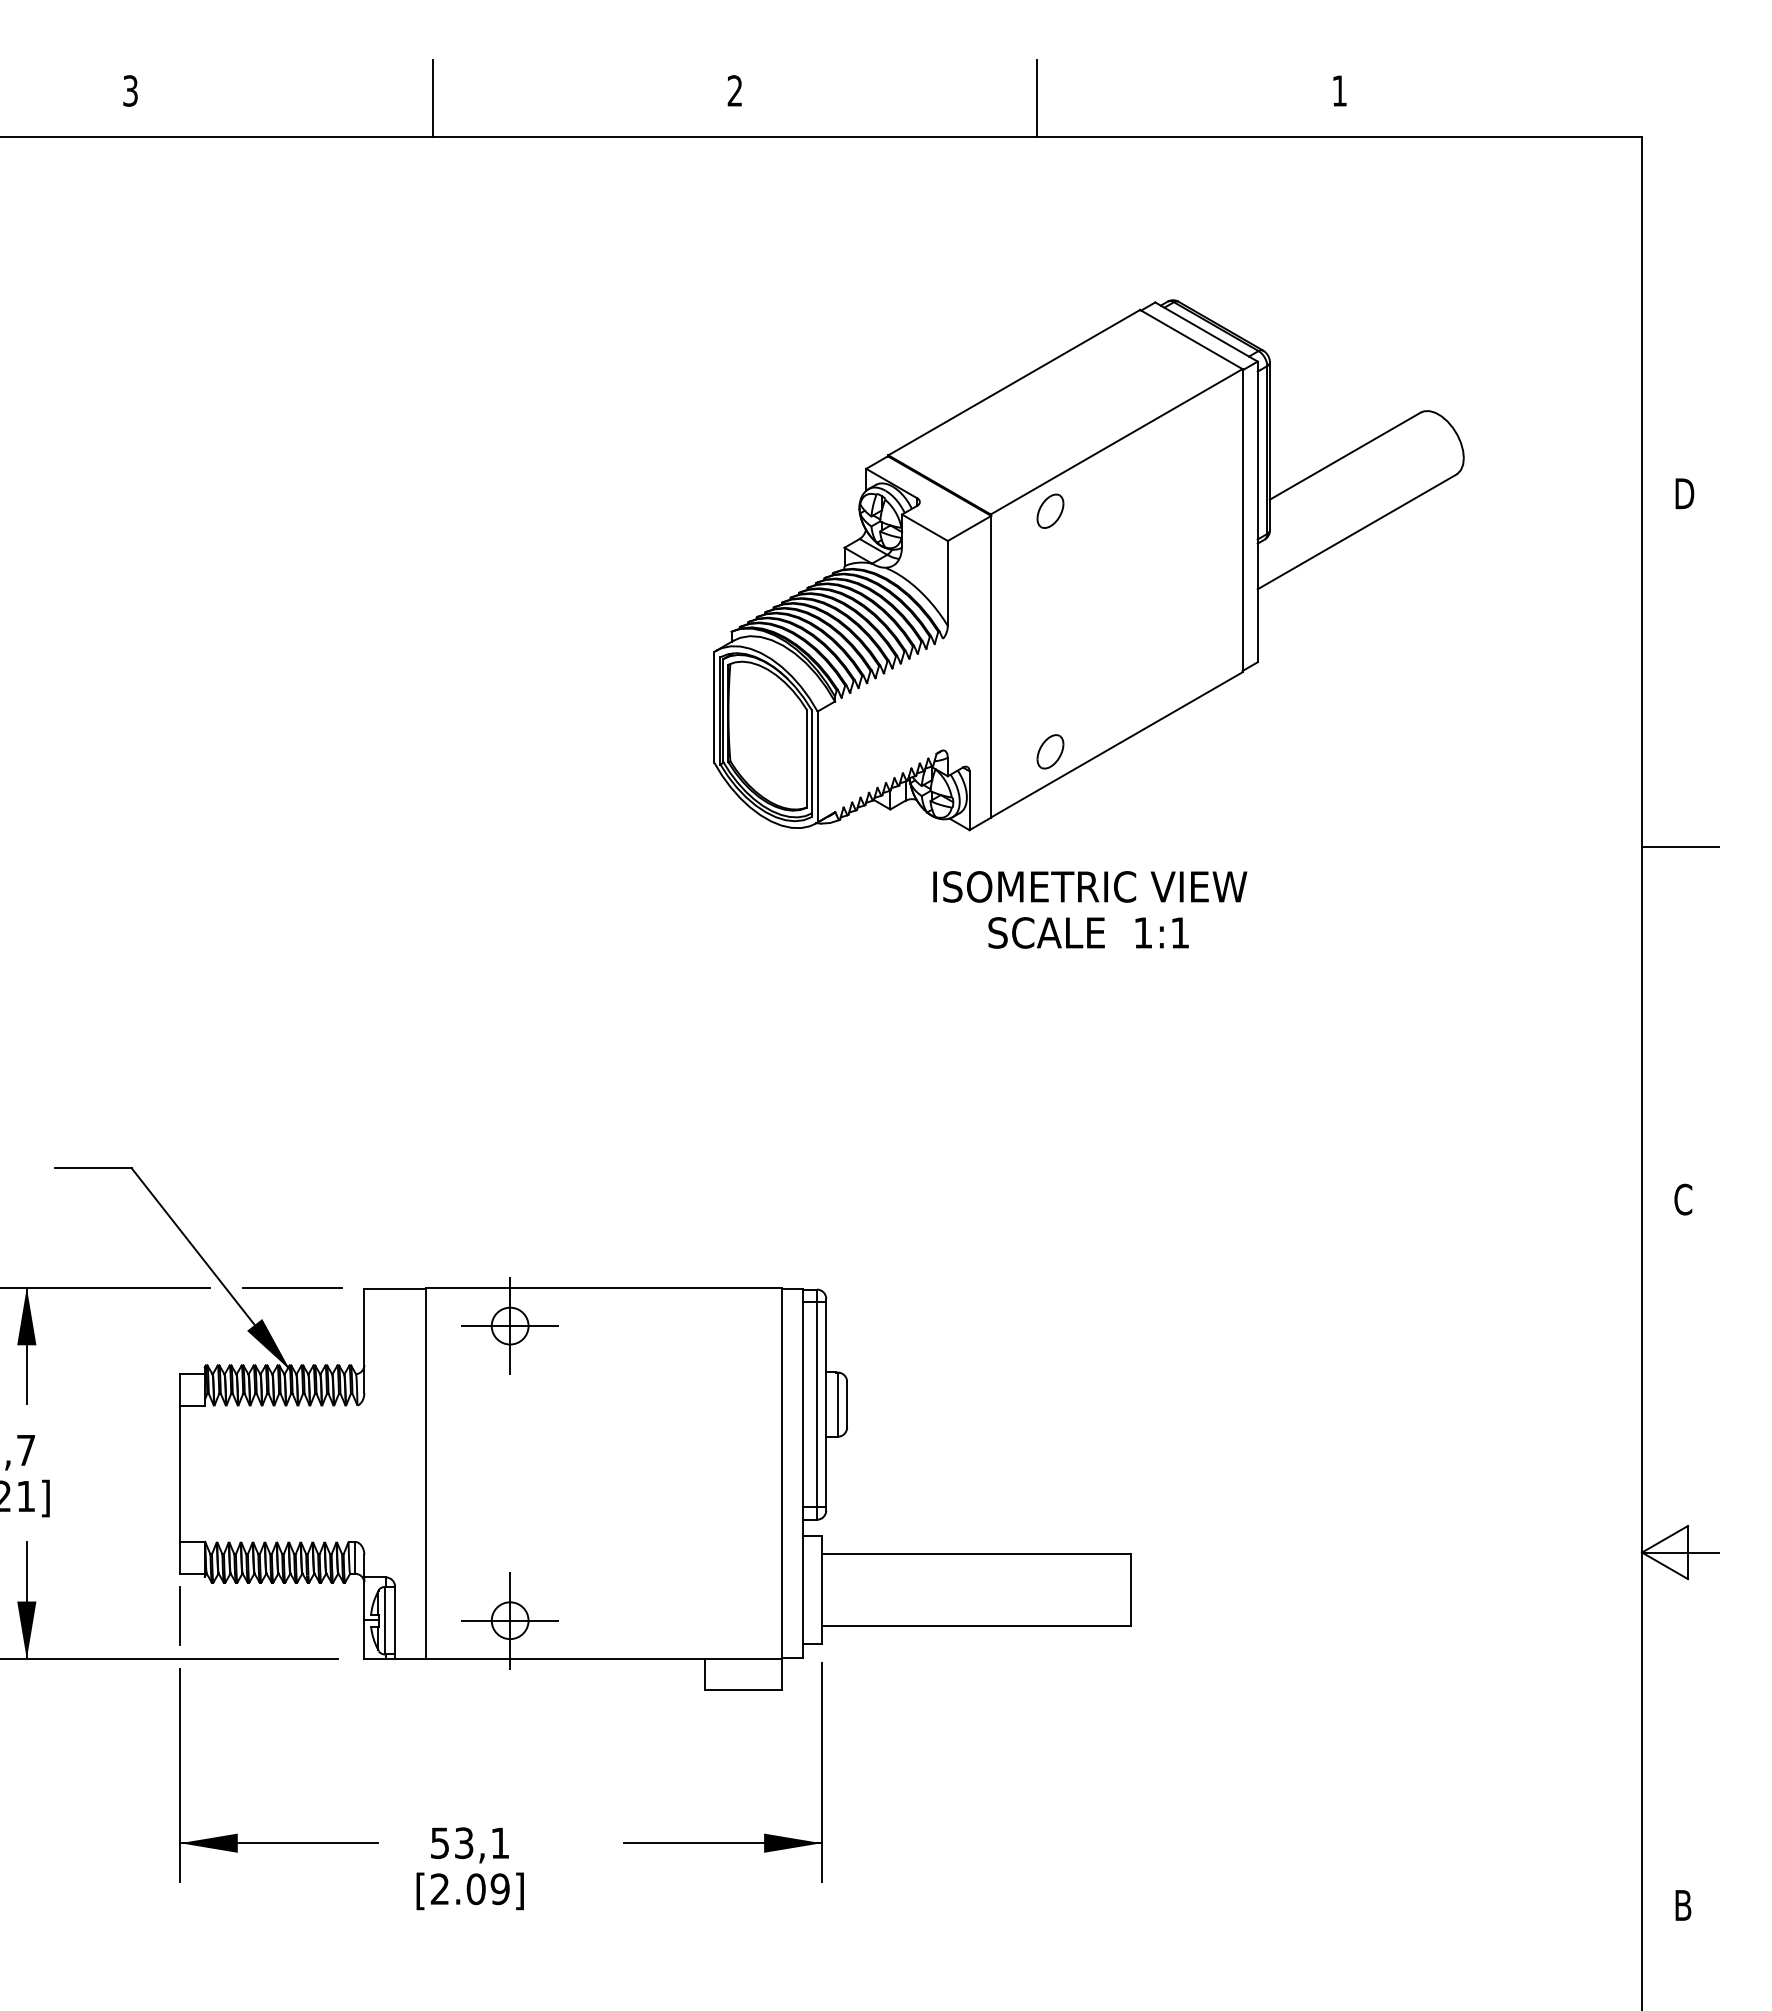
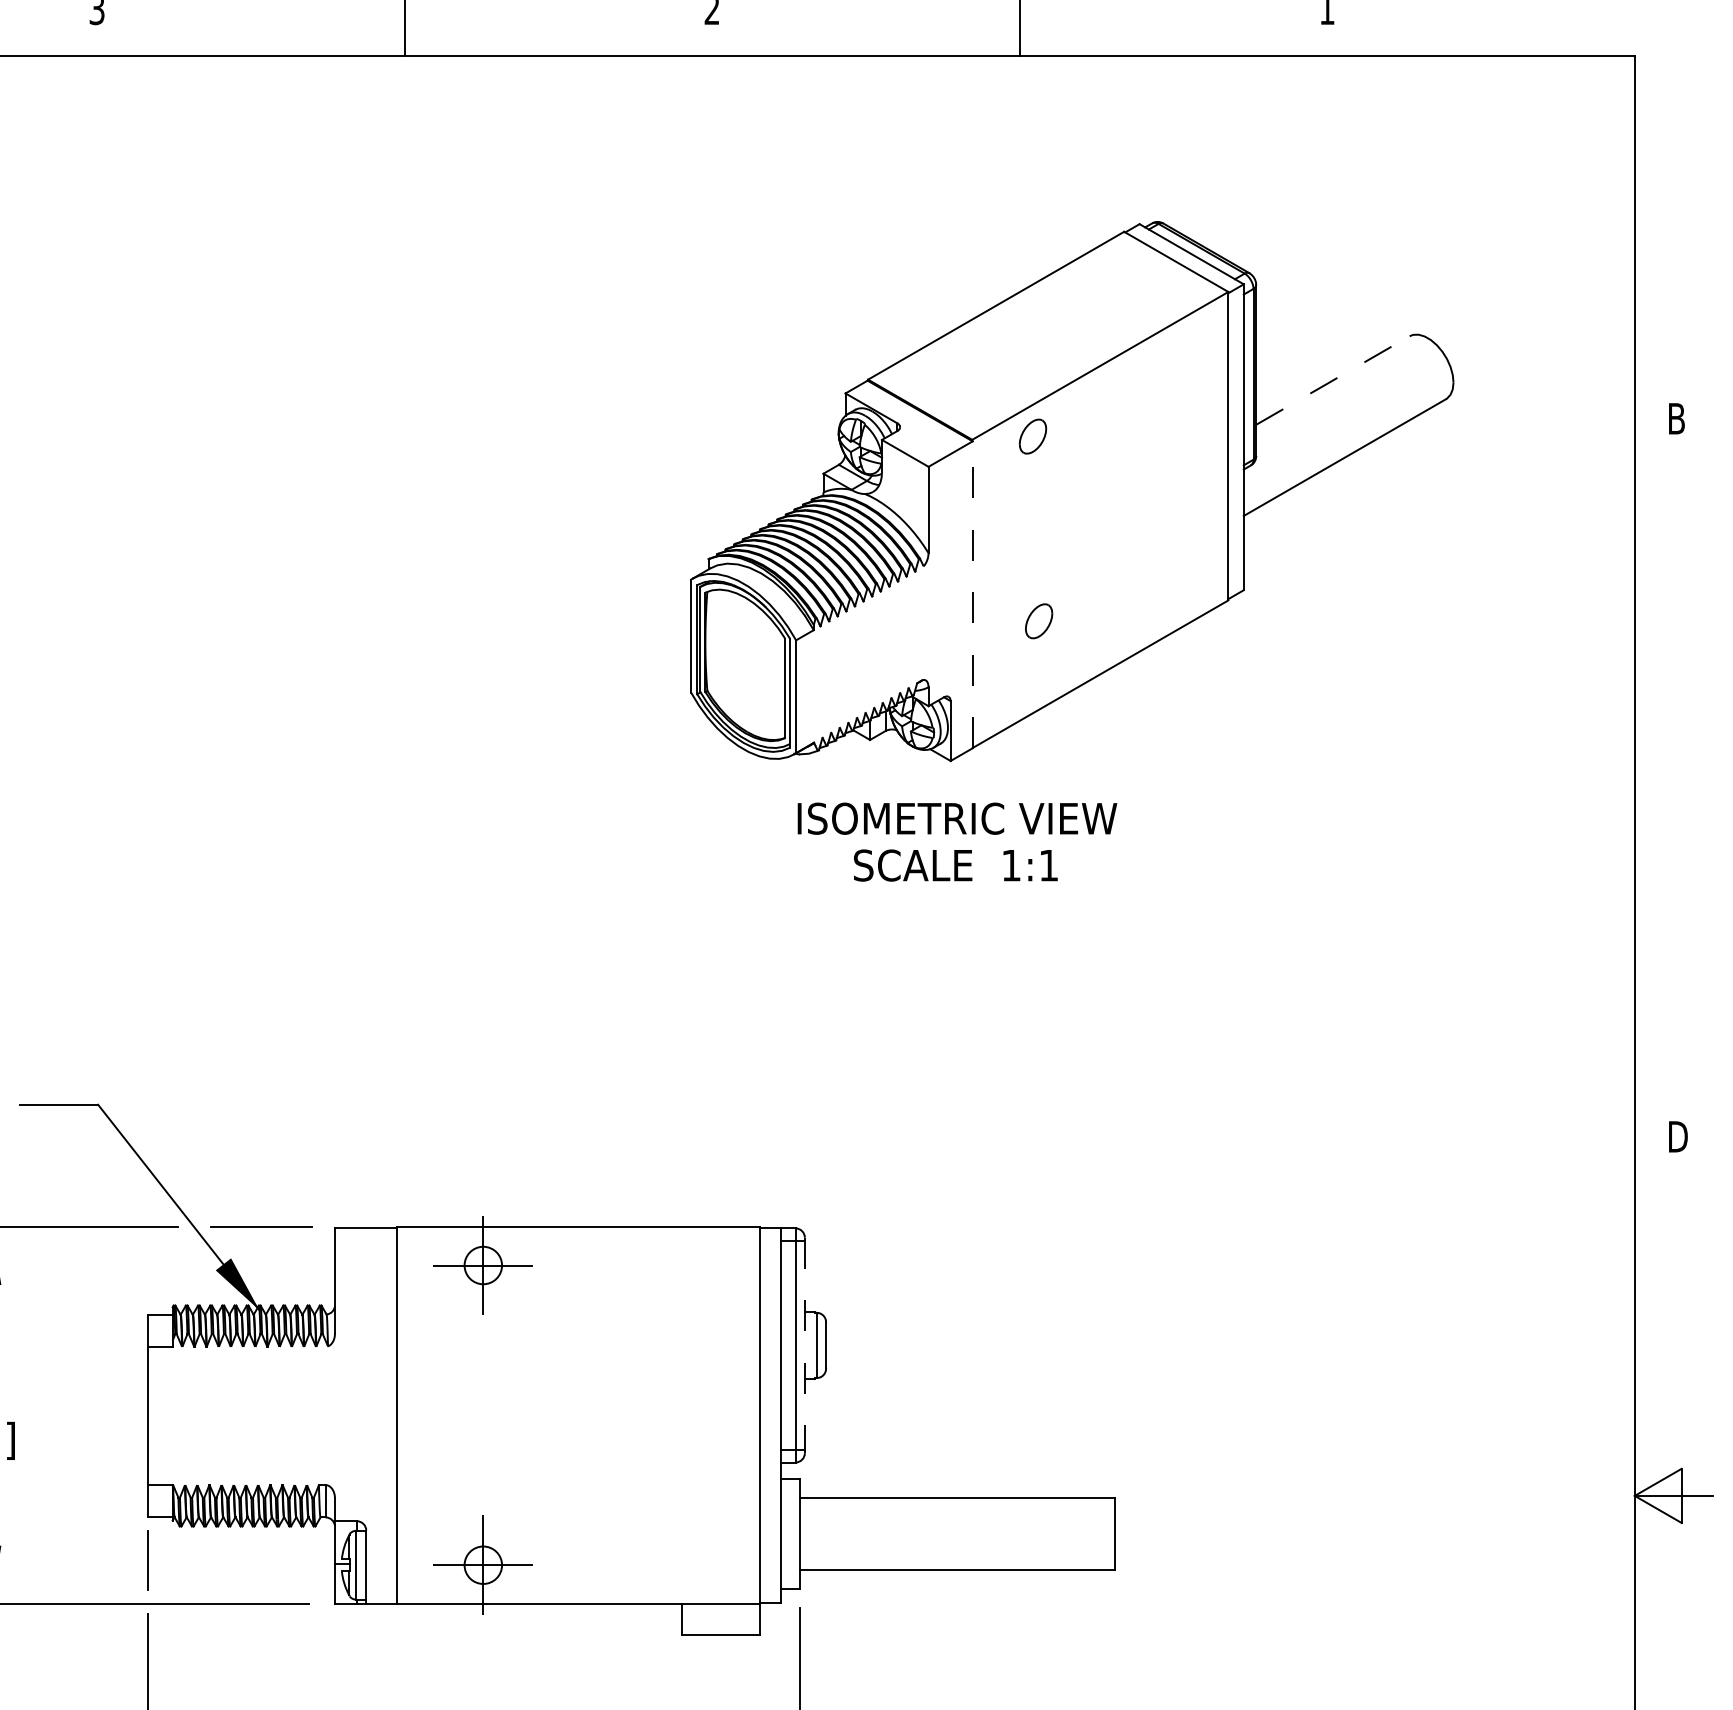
line: (1345, 455) -> (1333, 379), solid -> dashed
text: (1686, 493) -> (1680, 418), D -> B
line: (991, 666) -> (972, 594), solid -> dashed
part: (1050, 751) -> (1039, 620), moved
line: (1680, 846) -> (1673, 777), removed
text: (1090, 909) -> (957, 841), moved
text: (1684, 1199) -> (1677, 1136), C -> D
line: (826, 1404) -> (805, 1345), solid -> dashed

